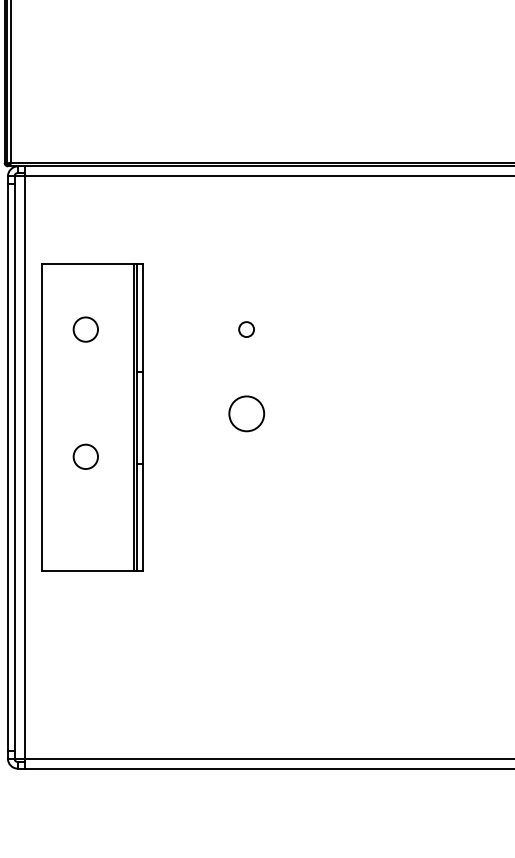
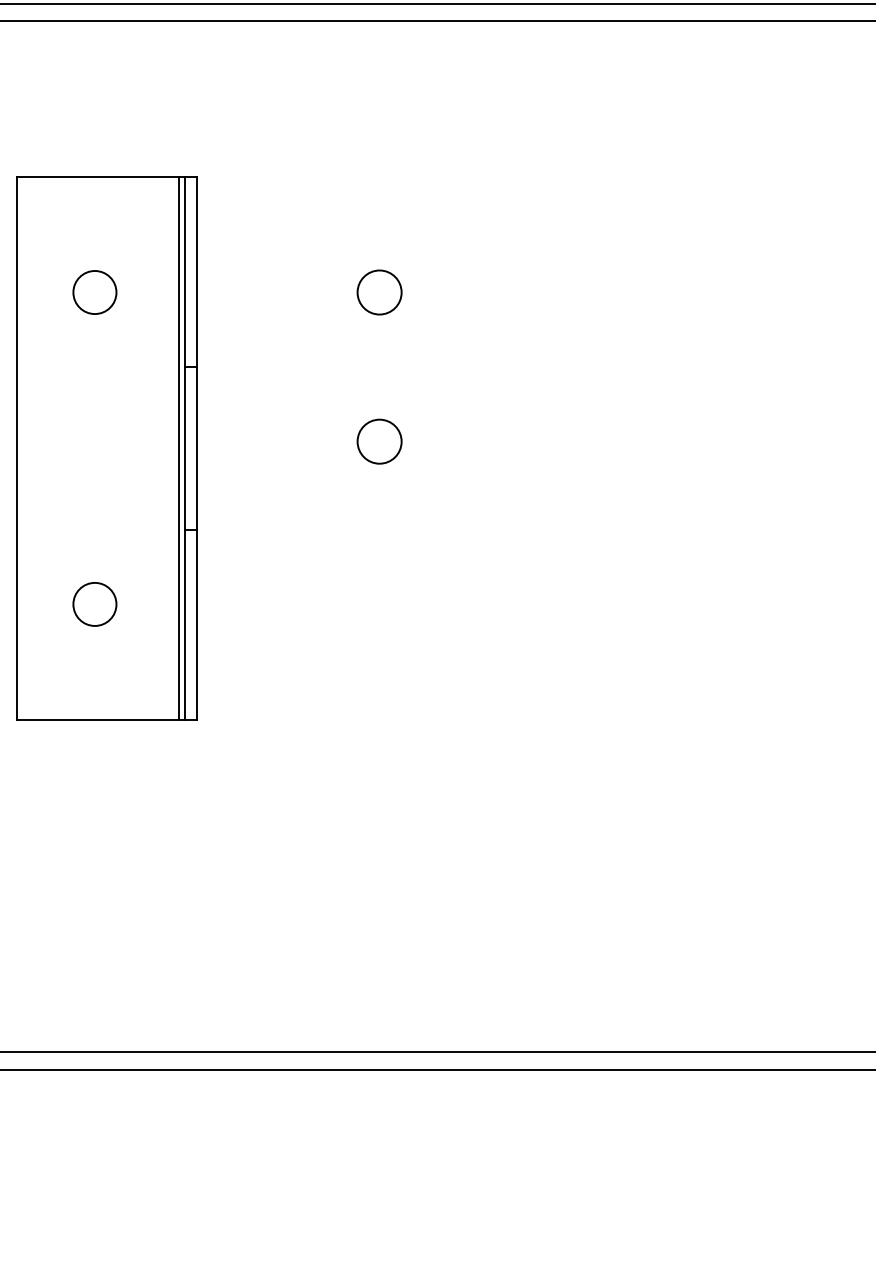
circle: (246, 329) -> (379, 292), size x1.67
circle: (246, 413) -> (379, 440), size x0.71
circle: (85, 456) -> (94, 603), moved

